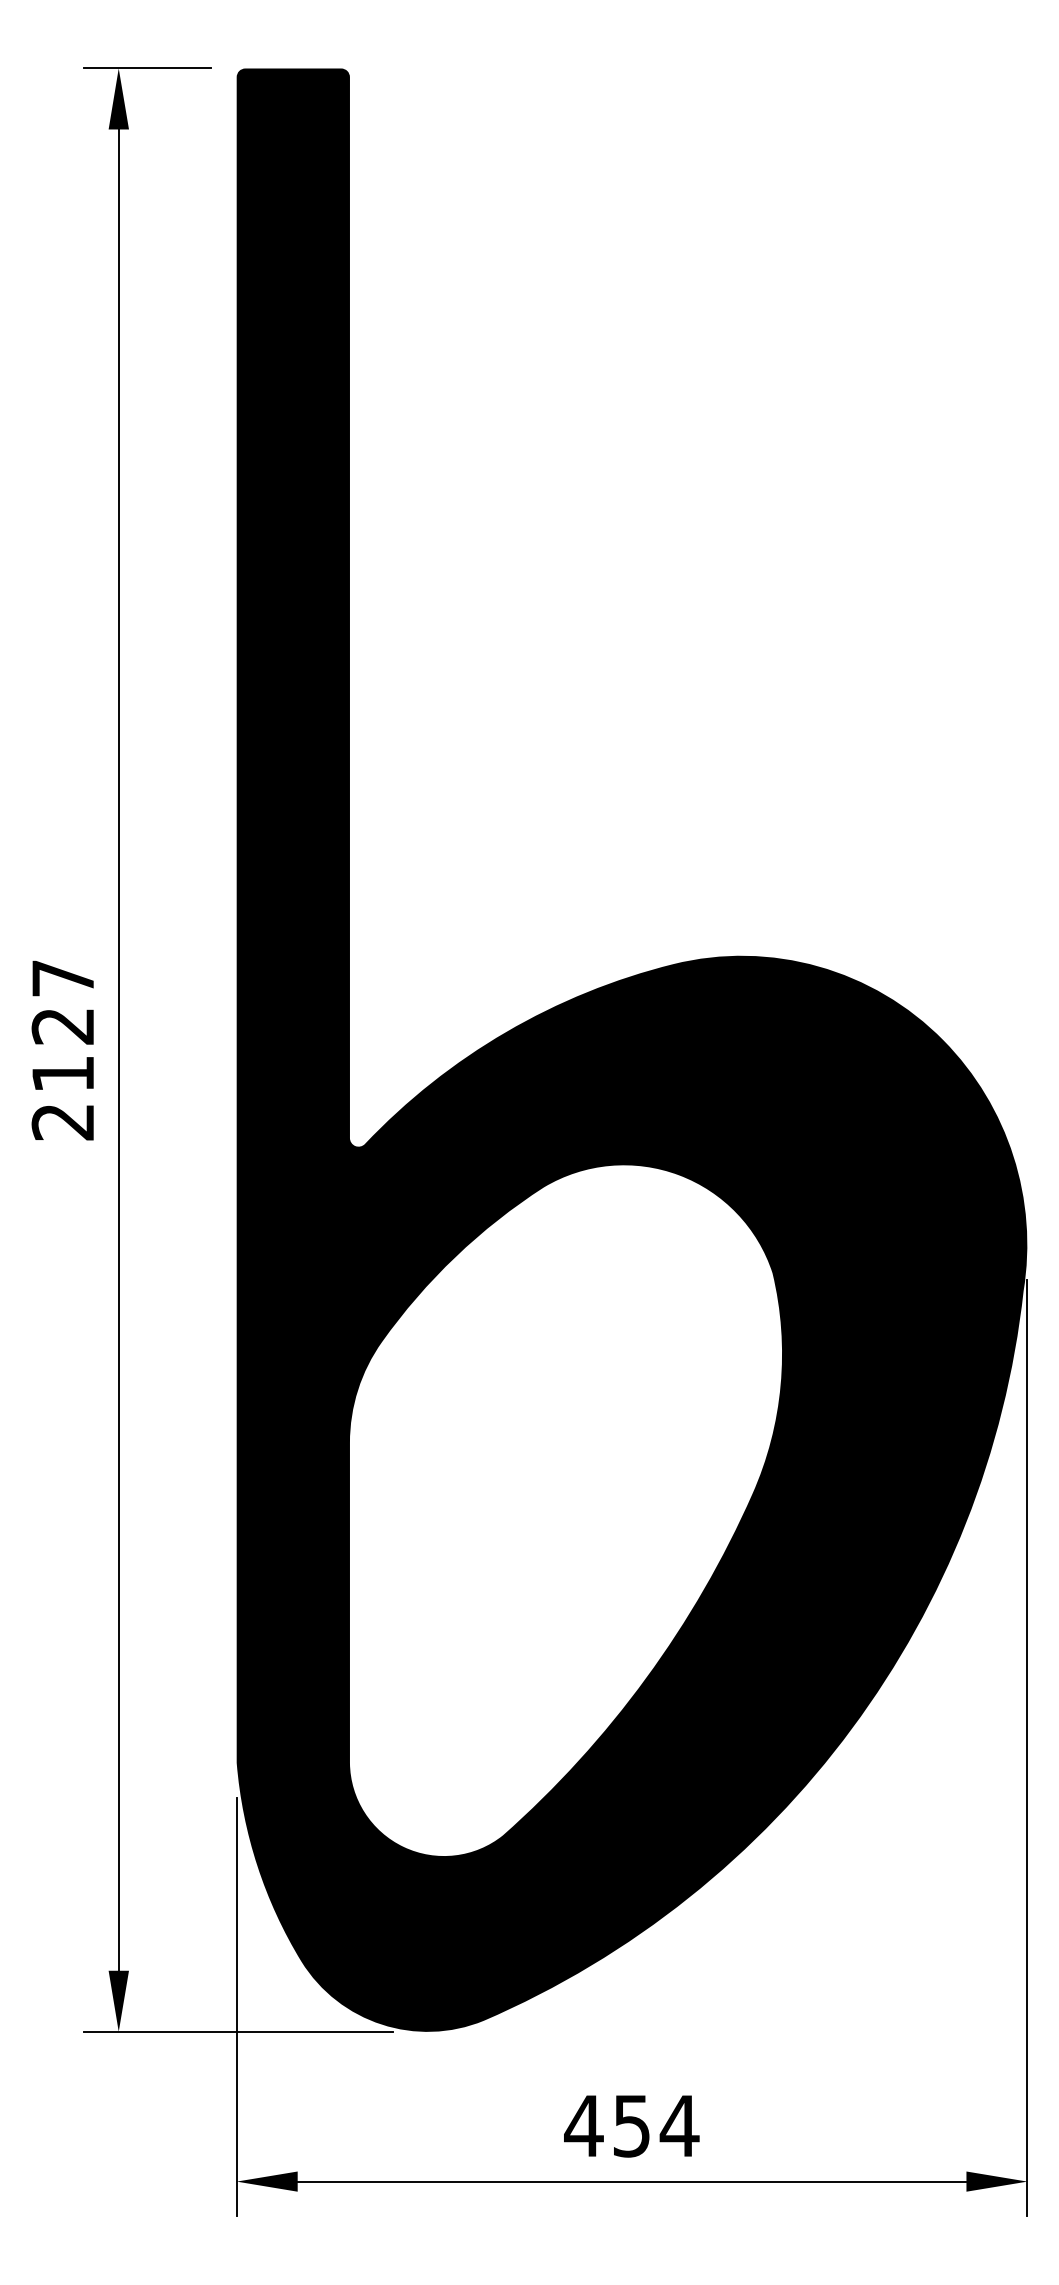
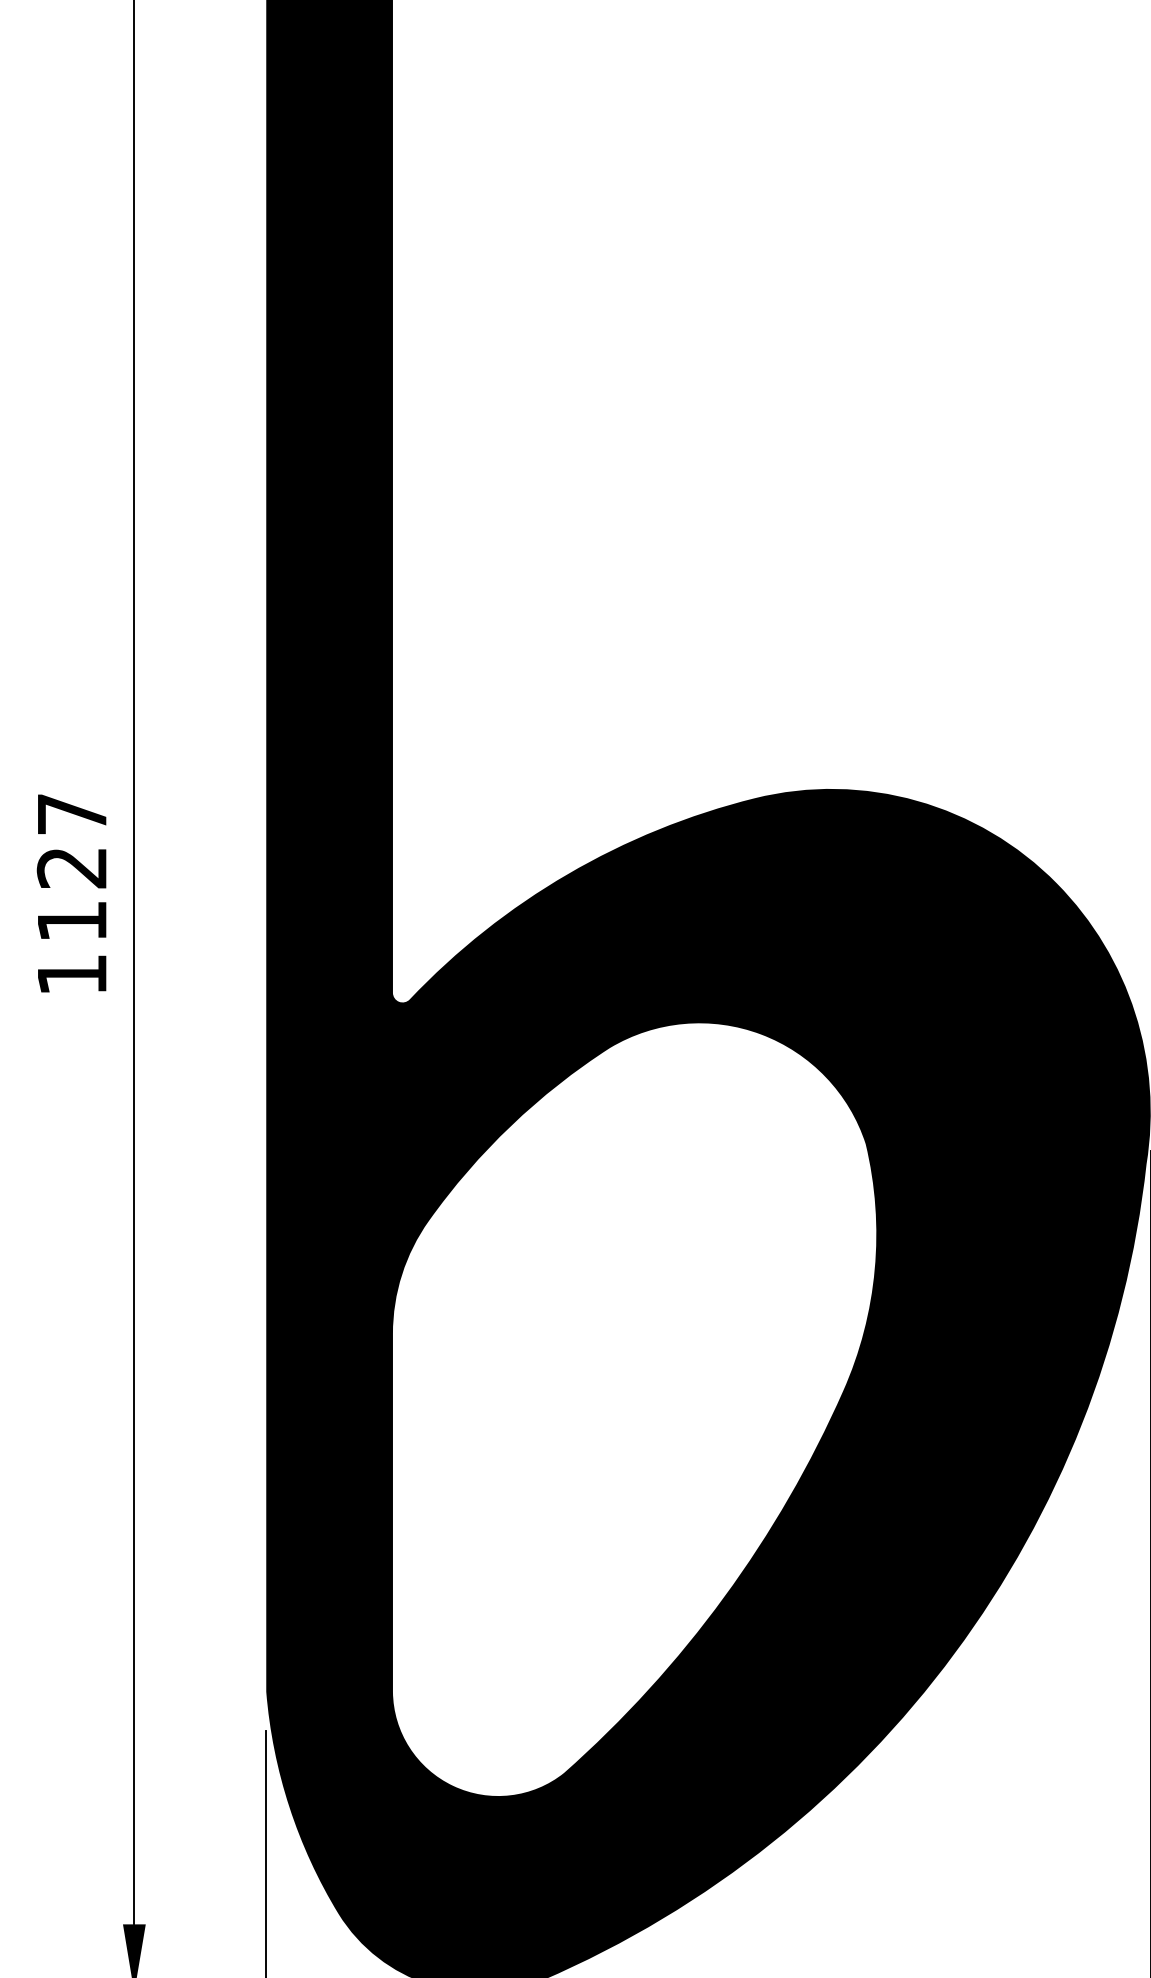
text: (62, 1122) -> (71, 975), 2127 -> 1127

